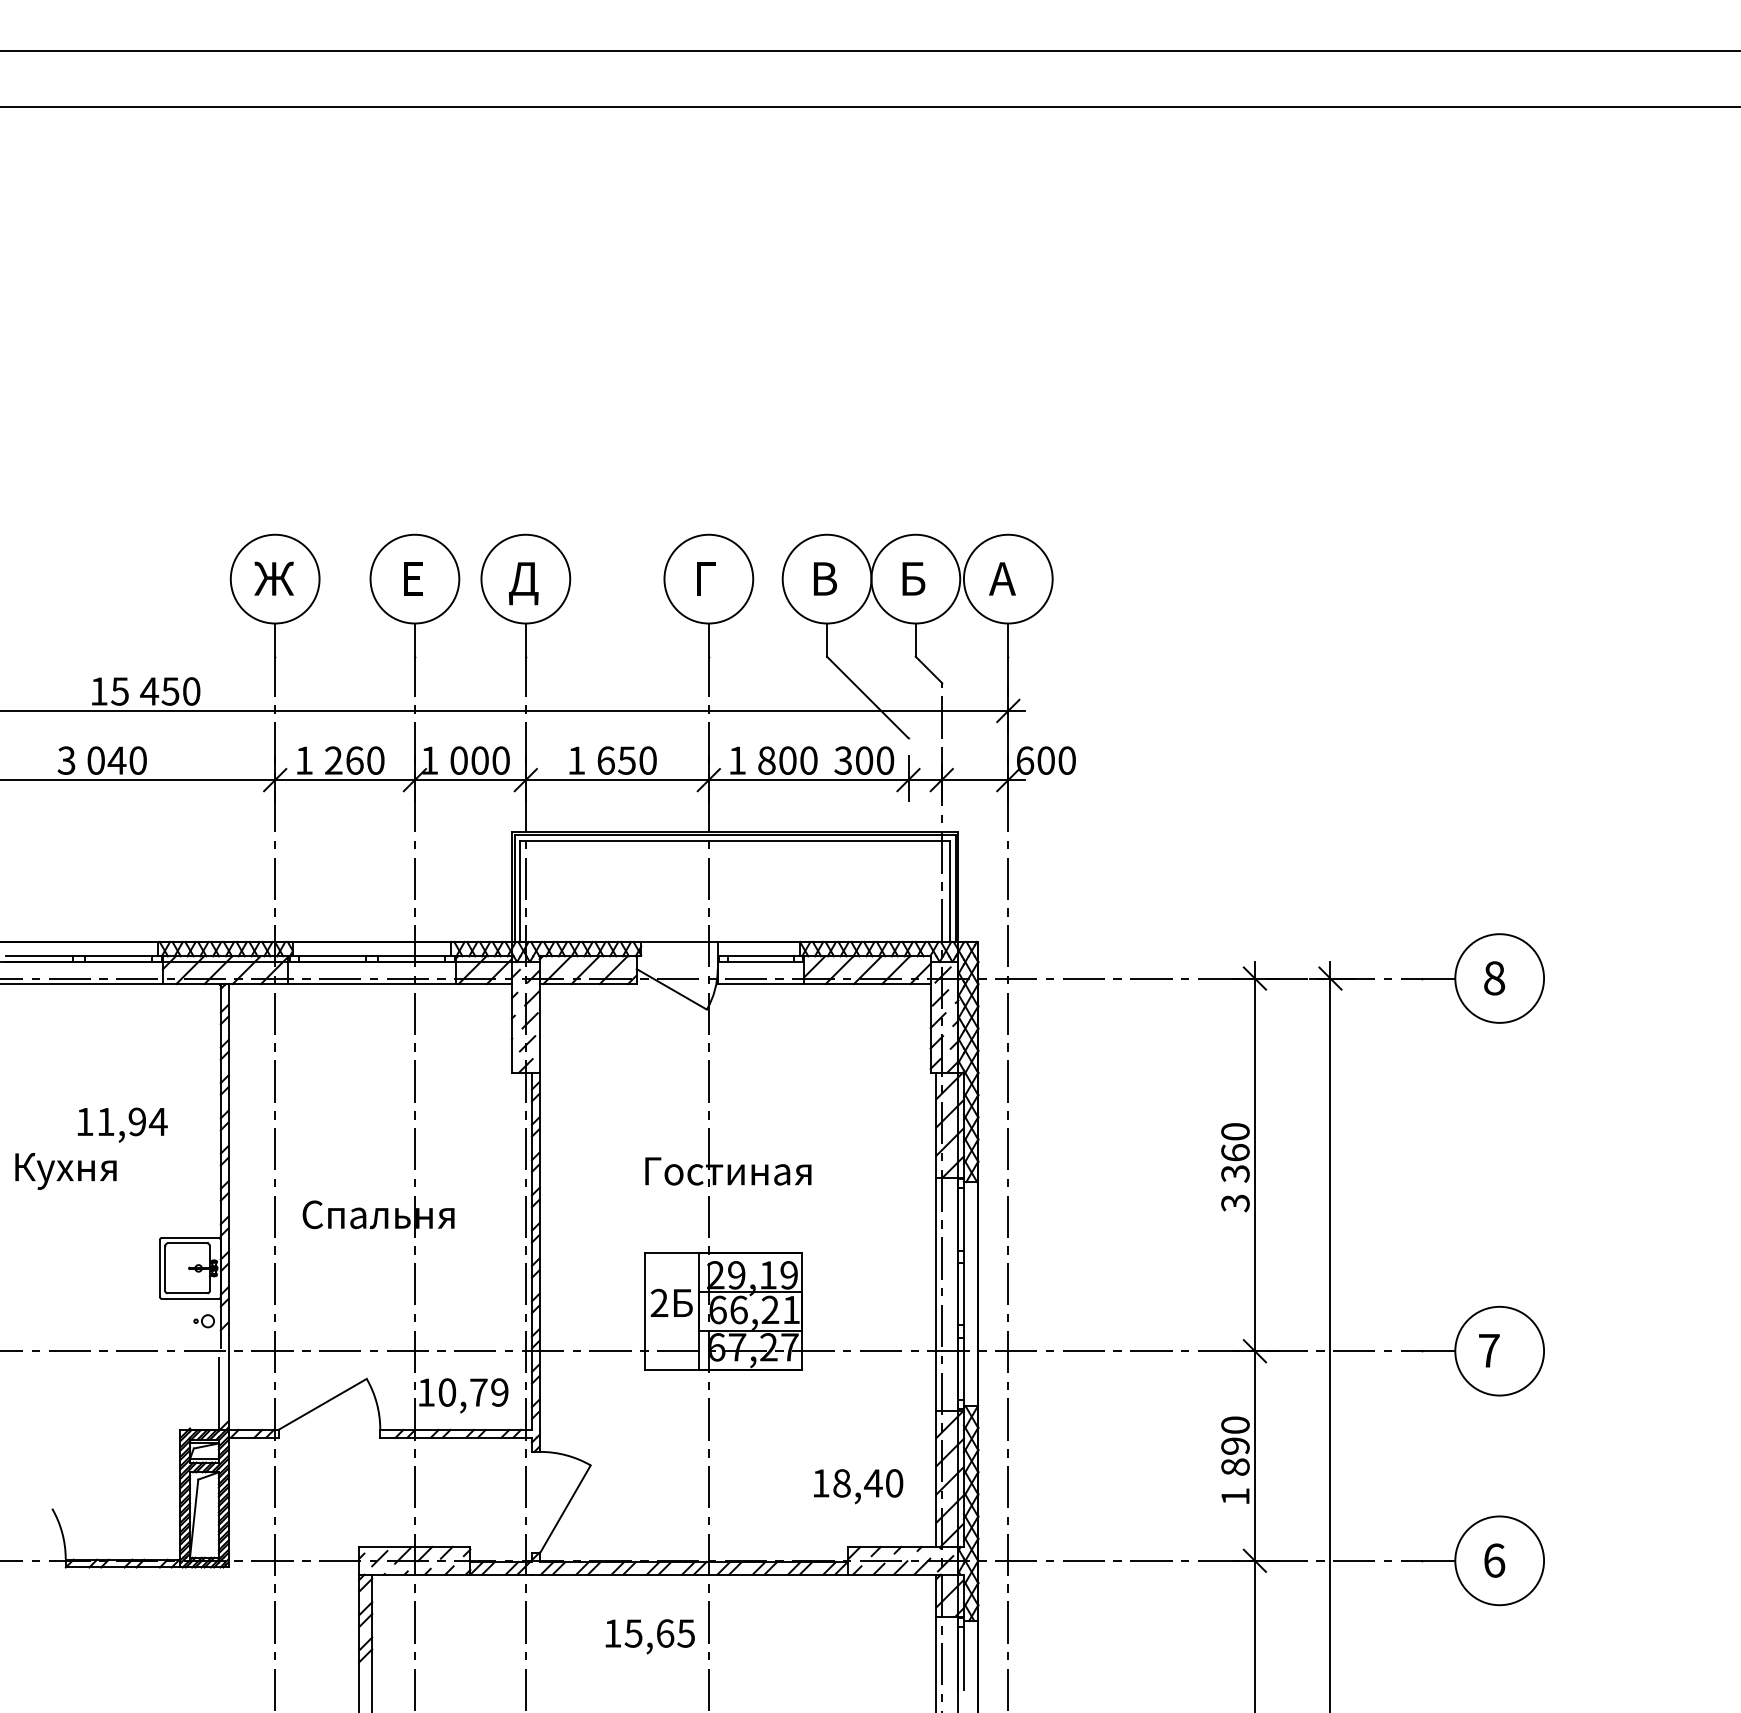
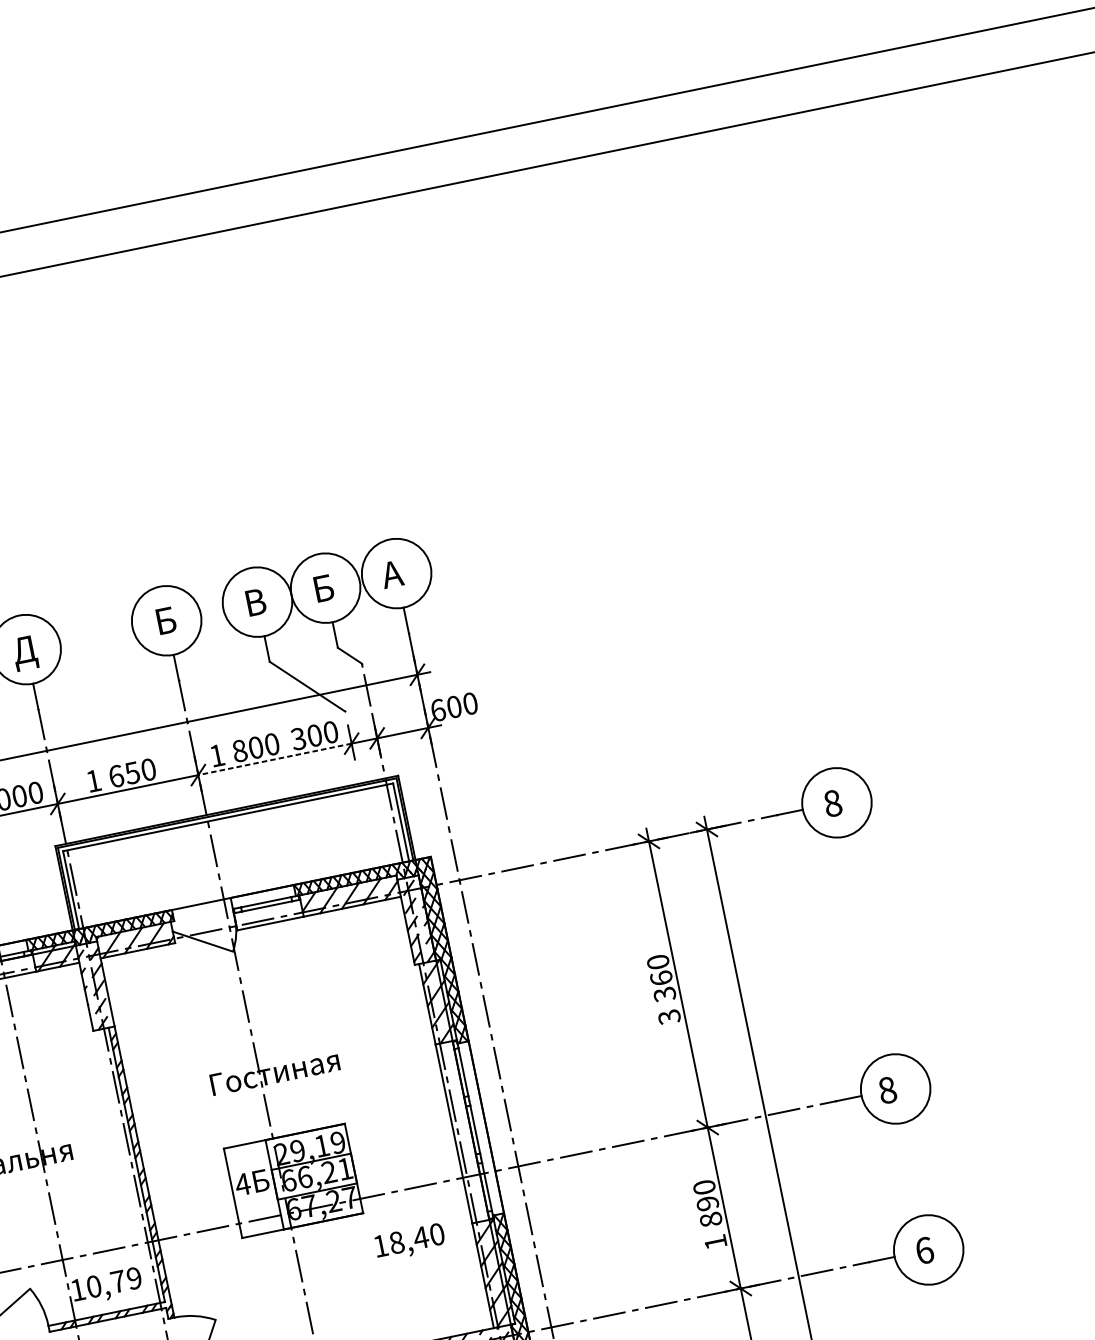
text: (708, 578) -> (166, 620), Г -> Б
line: (808, 780) -> (274, 759), solid -> dashed
text: (658, 1302) -> (242, 1184), 2 -> 4
text: (1488, 1350) -> (886, 1090), 7 -> 8
text: (858, 1486) -> (410, 1242), moved

